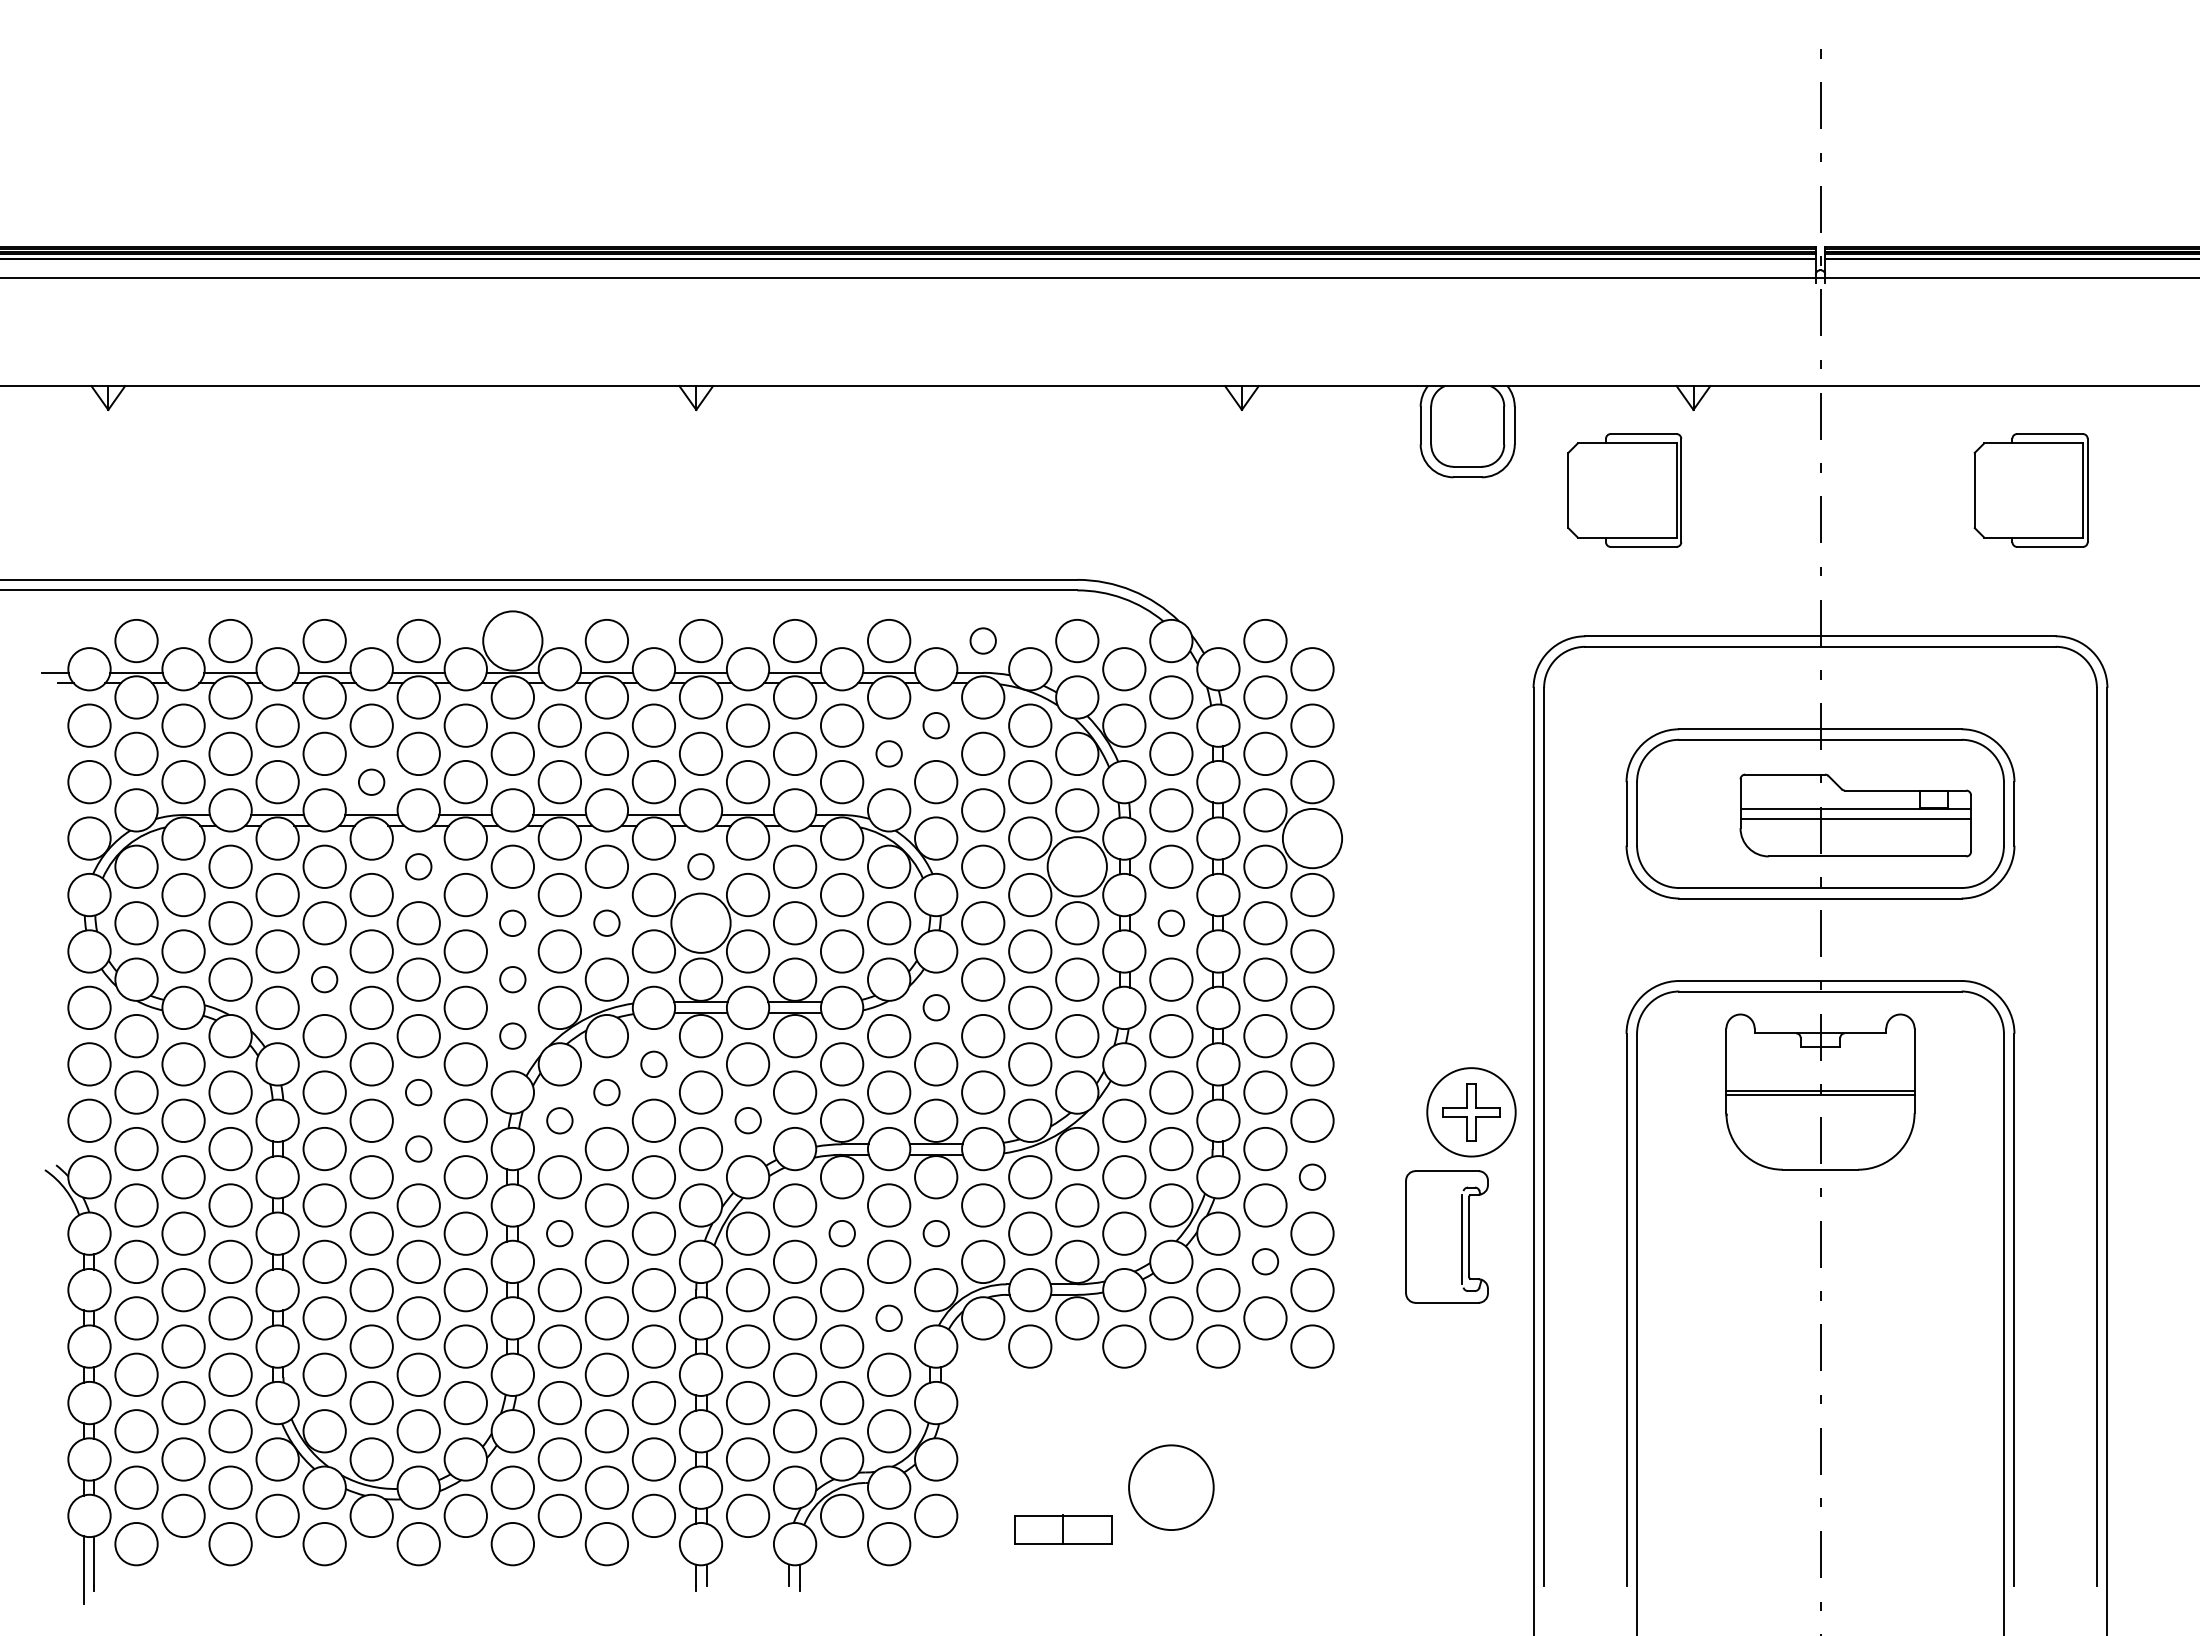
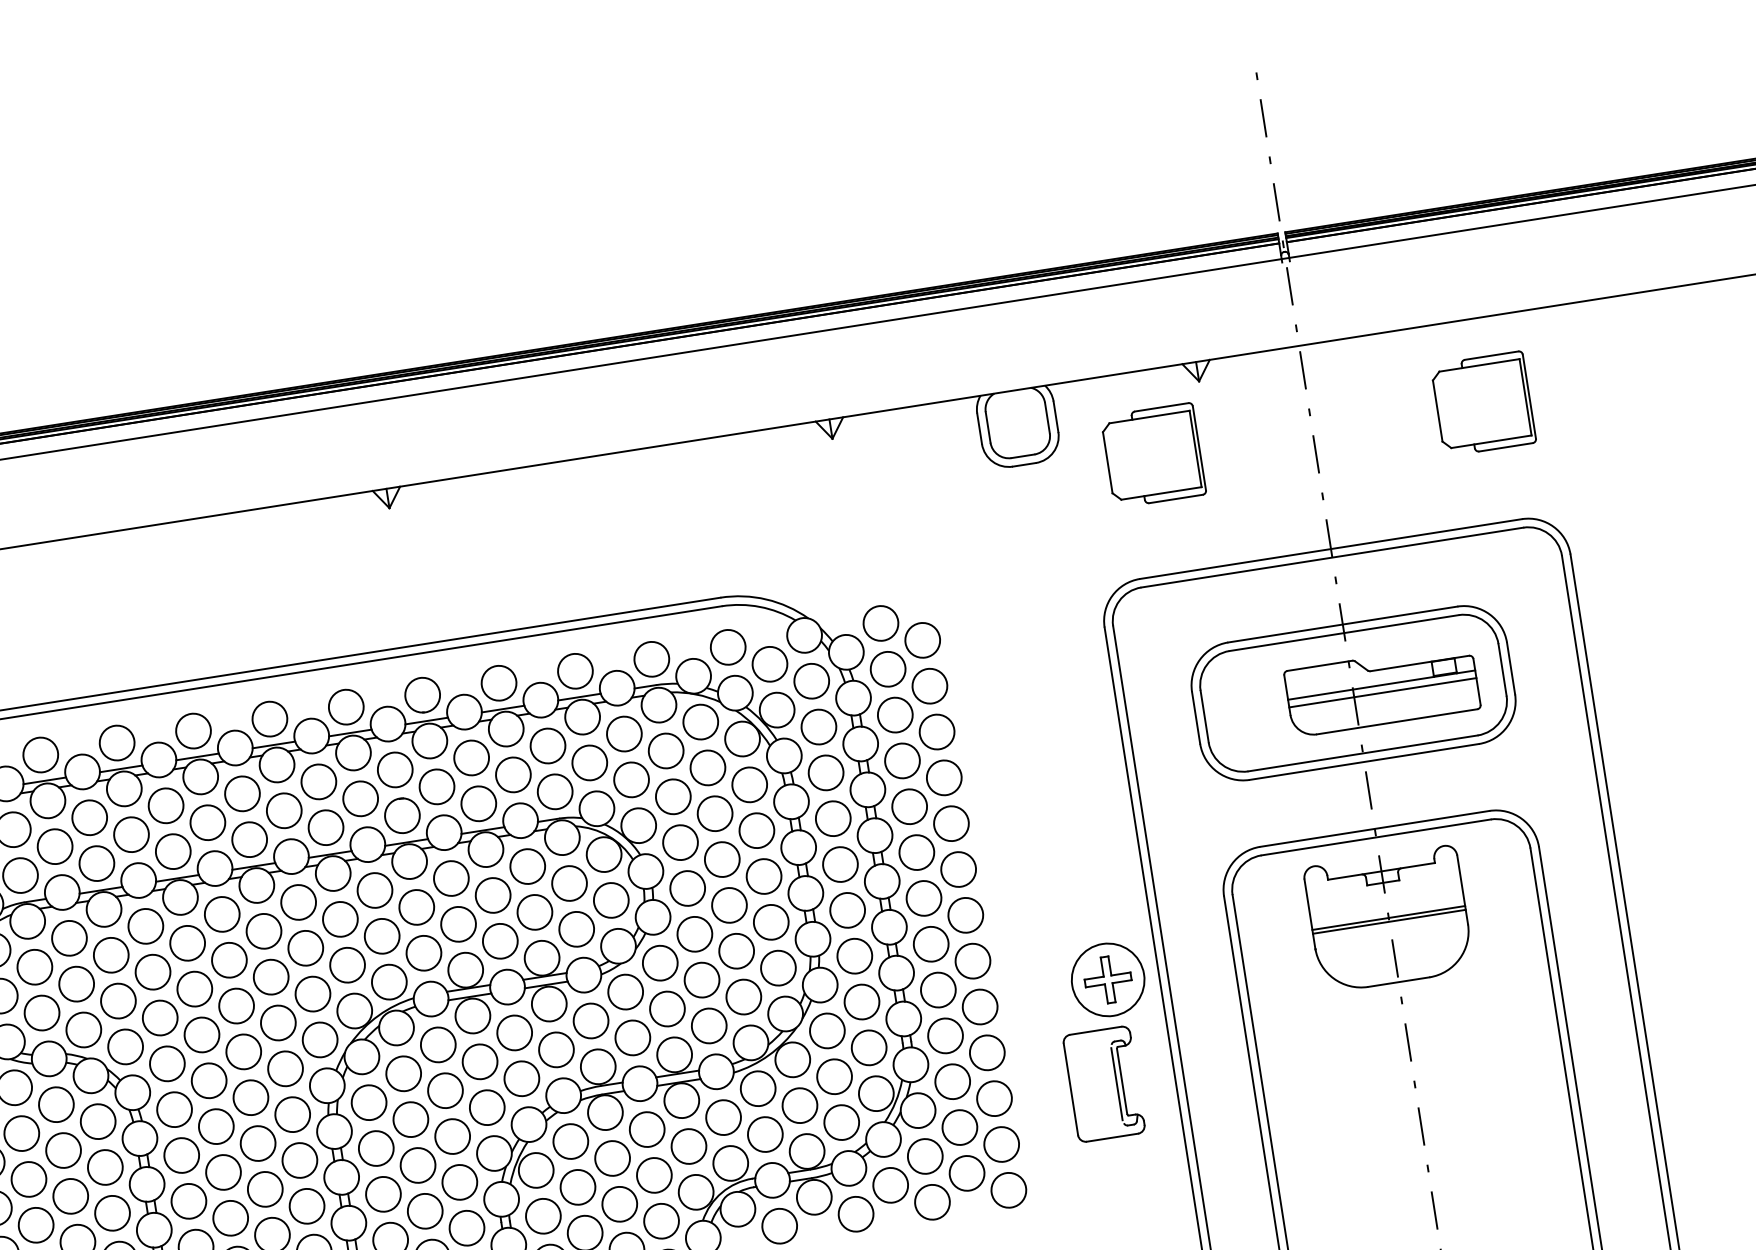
circle: (512, 640) -> (269, 718), size x0.71
circle: (983, 640) -> (651, 658), size x1.67
circle: (936, 725) -> (624, 733), size x1.67
circle: (888, 753) -> (589, 762), size x1.67
circle: (371, 782) -> (173, 851), size x1.67
circle: (1312, 838) -> (944, 777), size x0.71
circle: (418, 866) -> (221, 914), size x1.67
circle: (700, 866) -> (450, 878), size x1.67
circle: (1077, 866) -> (757, 830), size x0.71
circle: (512, 923) -> (305, 948), size x1.67
circle: (606, 923) -> (381, 936), size x1.67
circle: (700, 923) -> (458, 924), size x0.71
circle: (1171, 923) -> (840, 864), size x1.67
circle: (324, 979) -> (160, 1017), size x1.67
circle: (512, 979) -> (312, 993), size x1.67
circle: (936, 1007) -> (660, 962), size x1.67
circle: (512, 1035) -> (319, 1039), size x1.67
circle: (653, 1064) -> (437, 1045), size x1.67
circle: (418, 1092) -> (250, 1097), size x1.67
circle: (606, 1092) -> (403, 1073), size x1.67
circle: (559, 1120) -> (368, 1102), size x1.67
circle: (748, 1120) -> (522, 1078), size x1.67
circle: (418, 1148) -> (257, 1143), size x1.67
circle: (1312, 1177) -> (987, 1053), size x1.67
circle: (559, 1233) -> (383, 1194), size x1.67
circle: (842, 1233) -> (612, 1158), size x1.67
circle: (936, 1233) -> (689, 1146), size x1.67
circle: (1265, 1261) -> (959, 1127), size x1.67
circle: (888, 1318) -> (661, 1221), size x1.67

